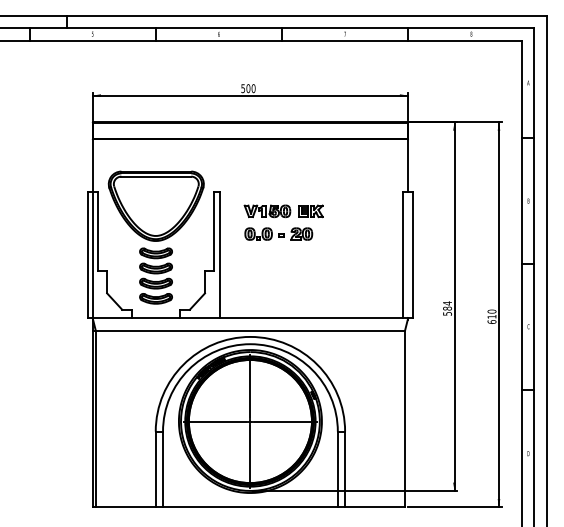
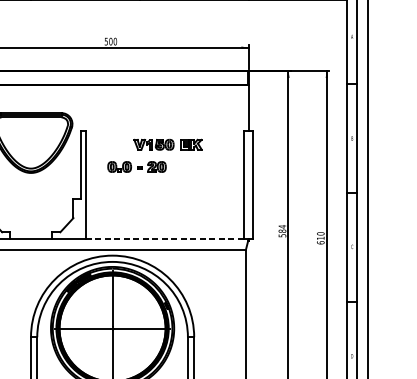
part: (283, 211) -> (167, 144), moved
part: (155, 275) -> (30, 202), removed
line: (311, 318) -> (165, 239), solid -> dashed

